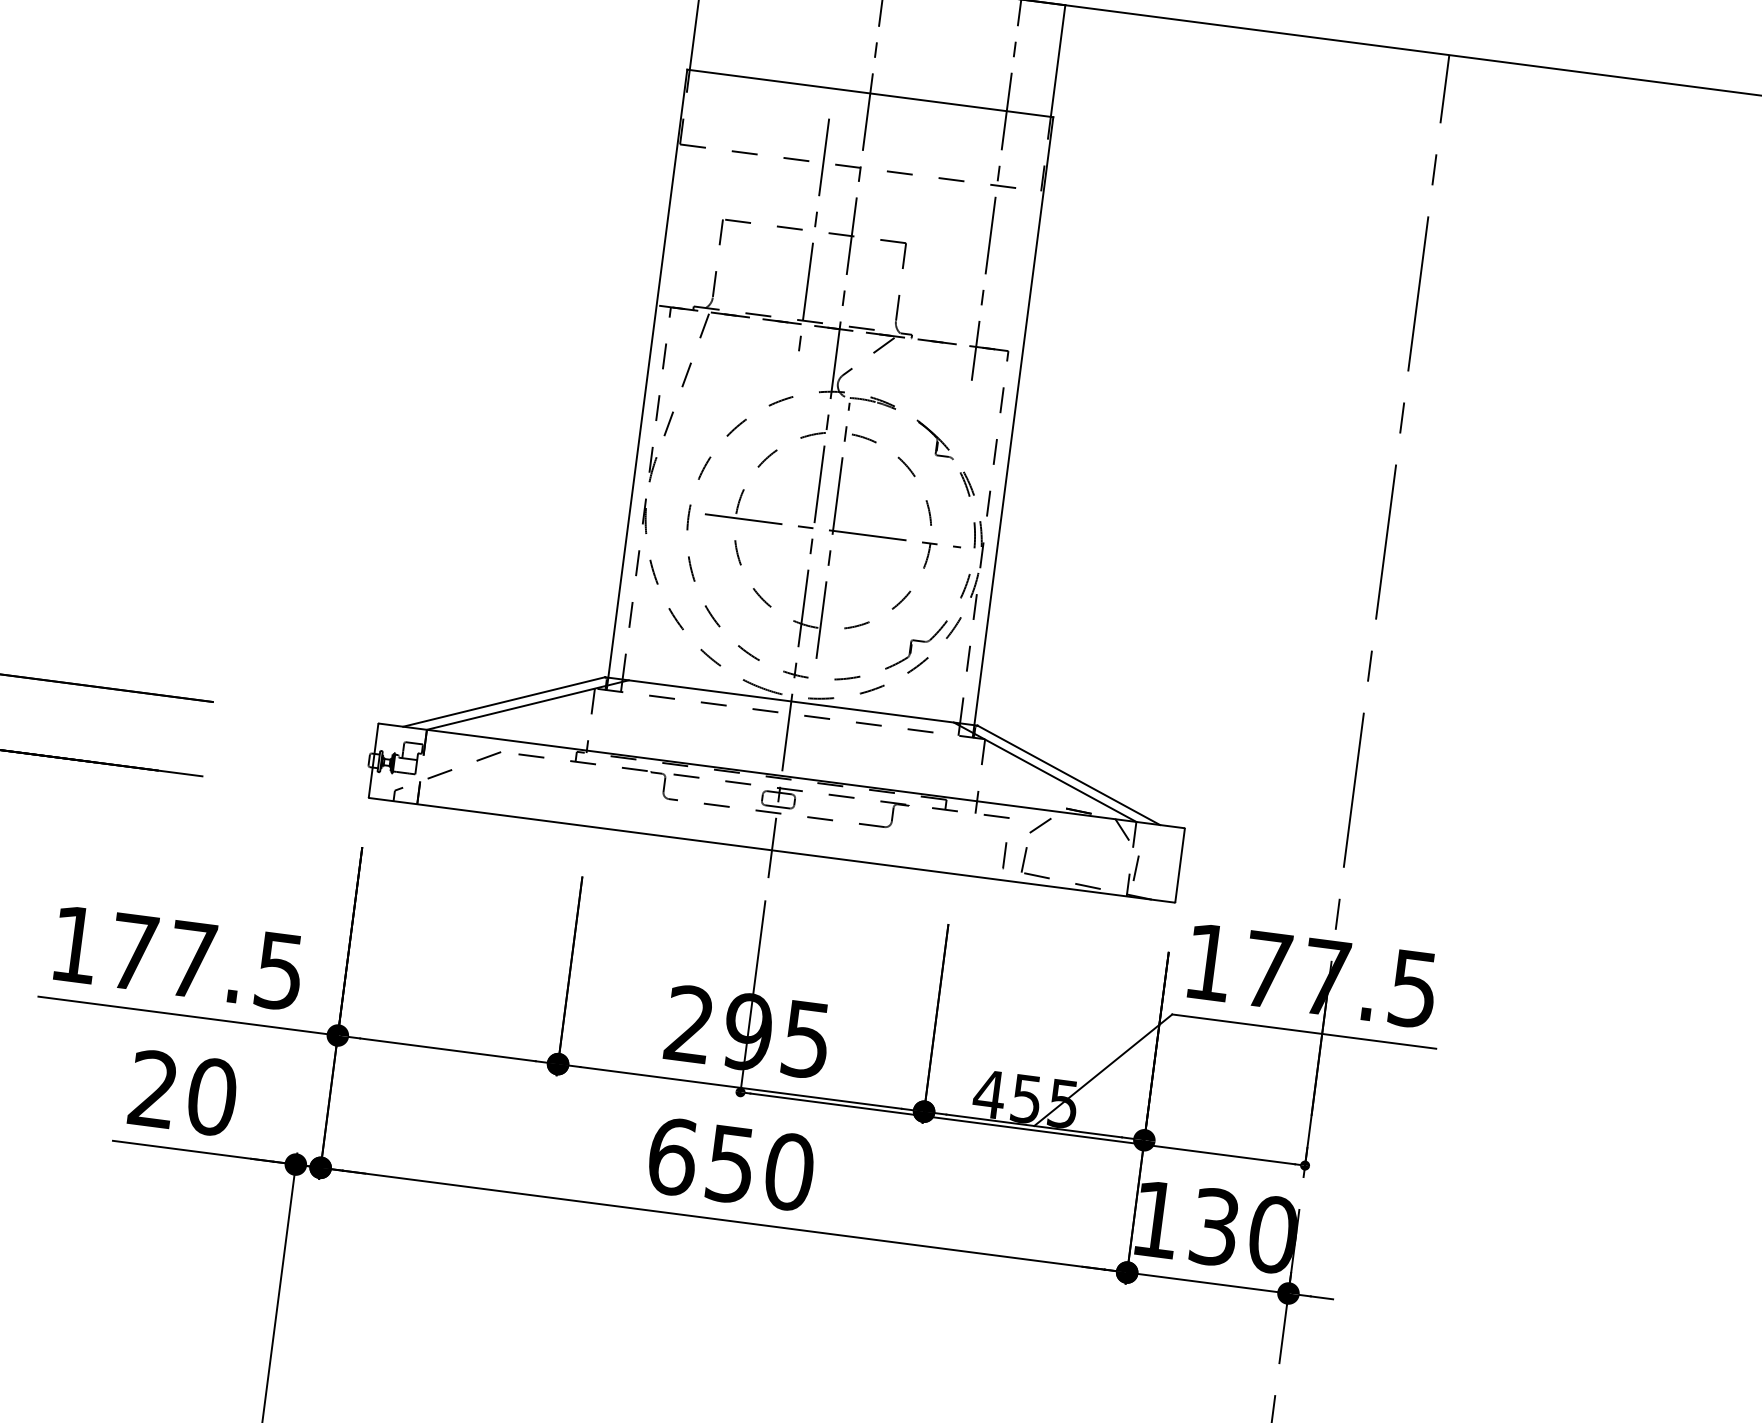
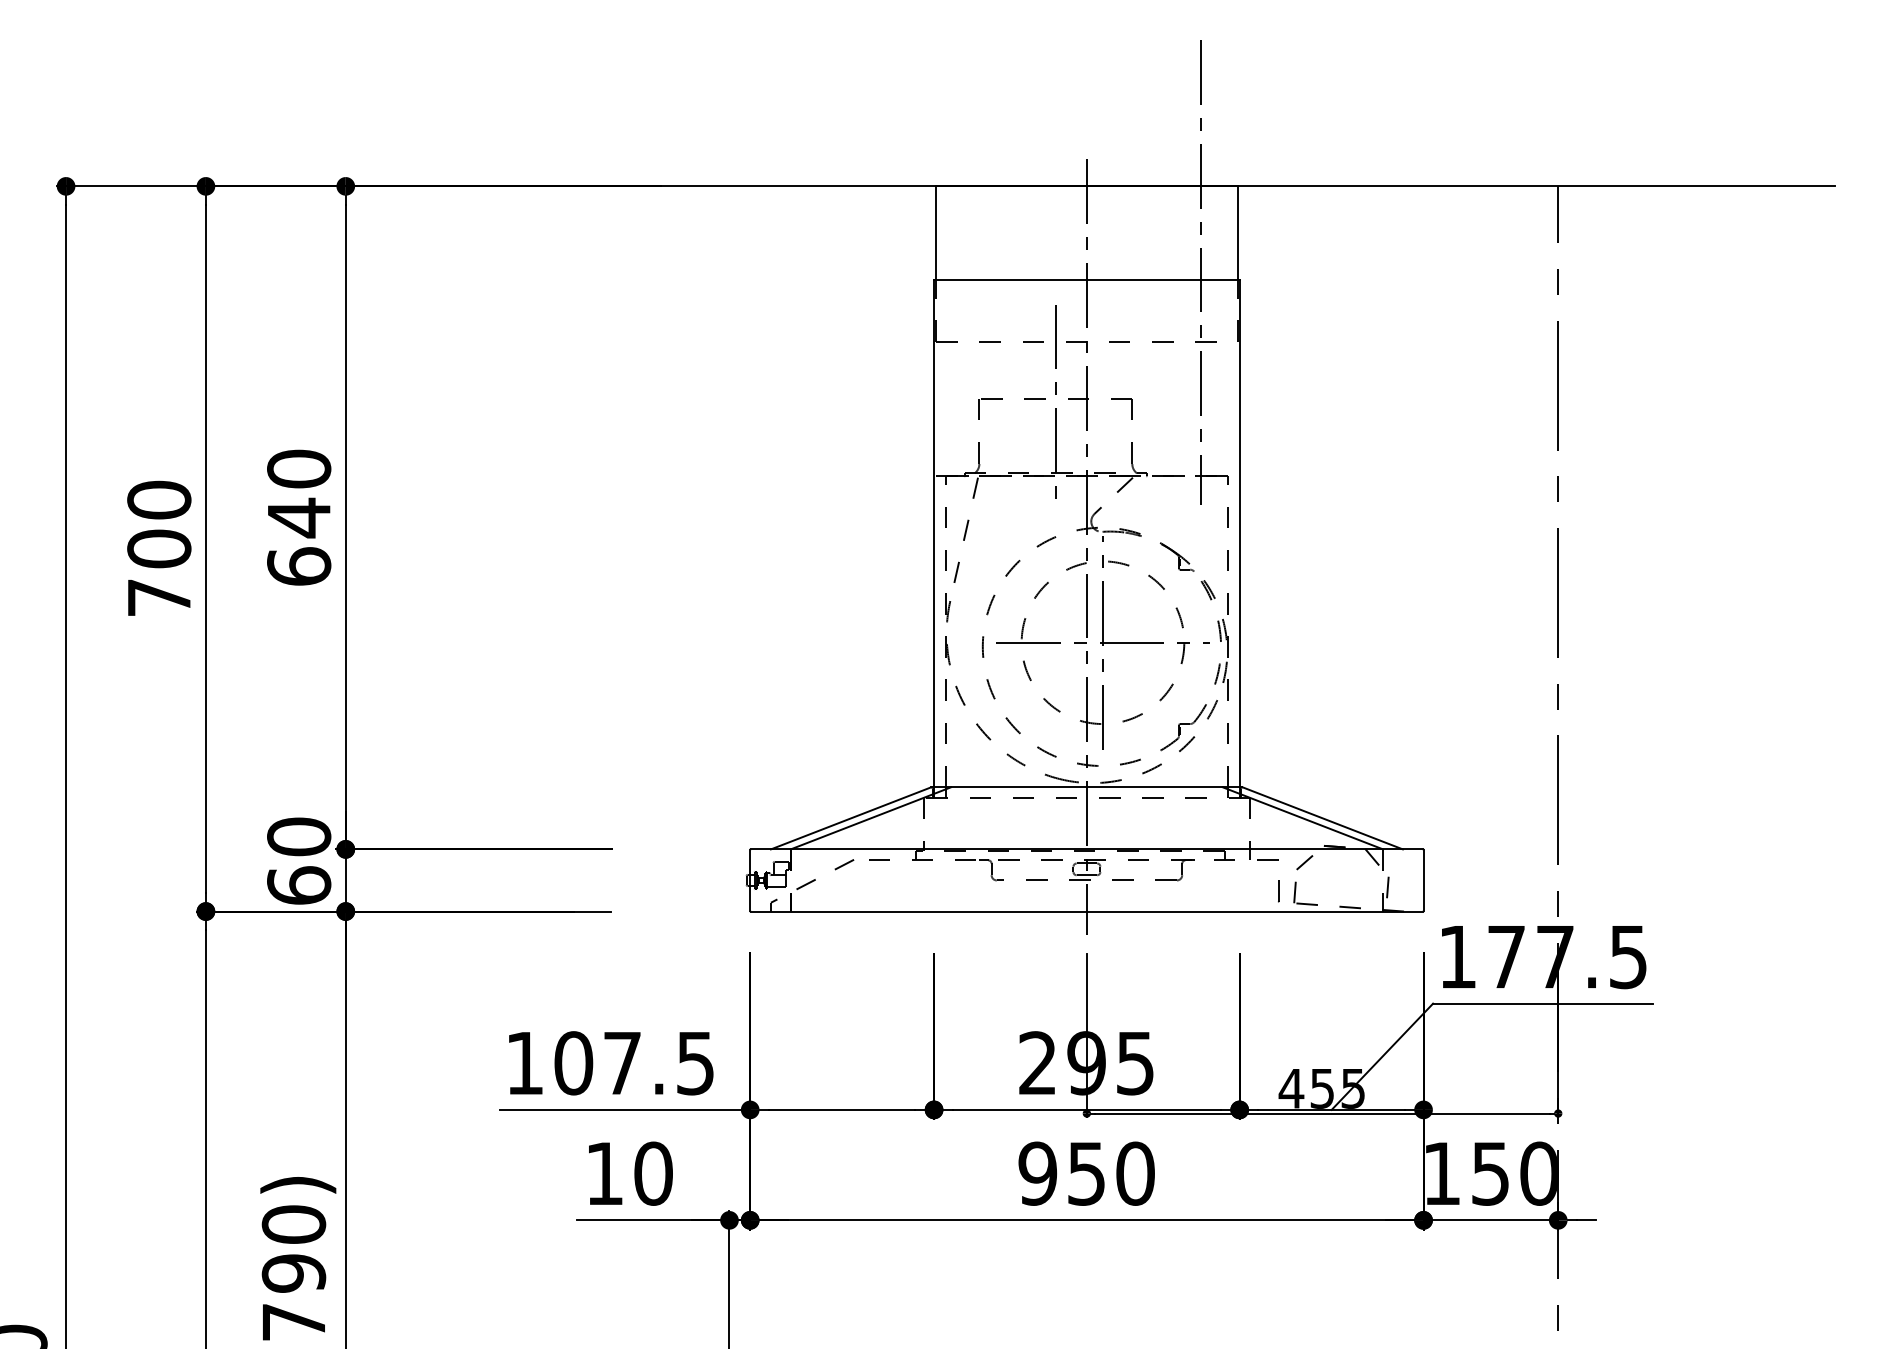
text: (133, 952) -> (573, 1063), 177.5 -> 107.5
text: (153, 1087) -> (604, 1172), 20 -> 10
text: (672, 1156) -> (1037, 1173), 650 -> 950
text: (1214, 1226) -> (1490, 1173), 130 -> 150

